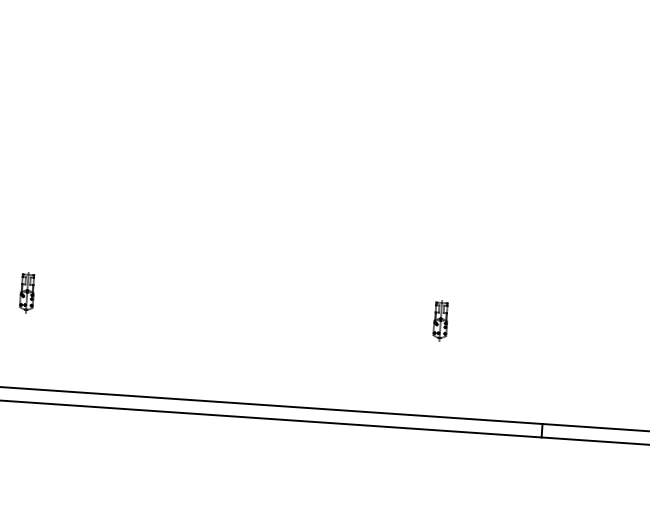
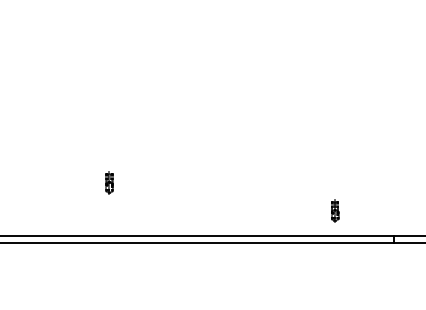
part: (441, 319) -> (335, 210), moved

